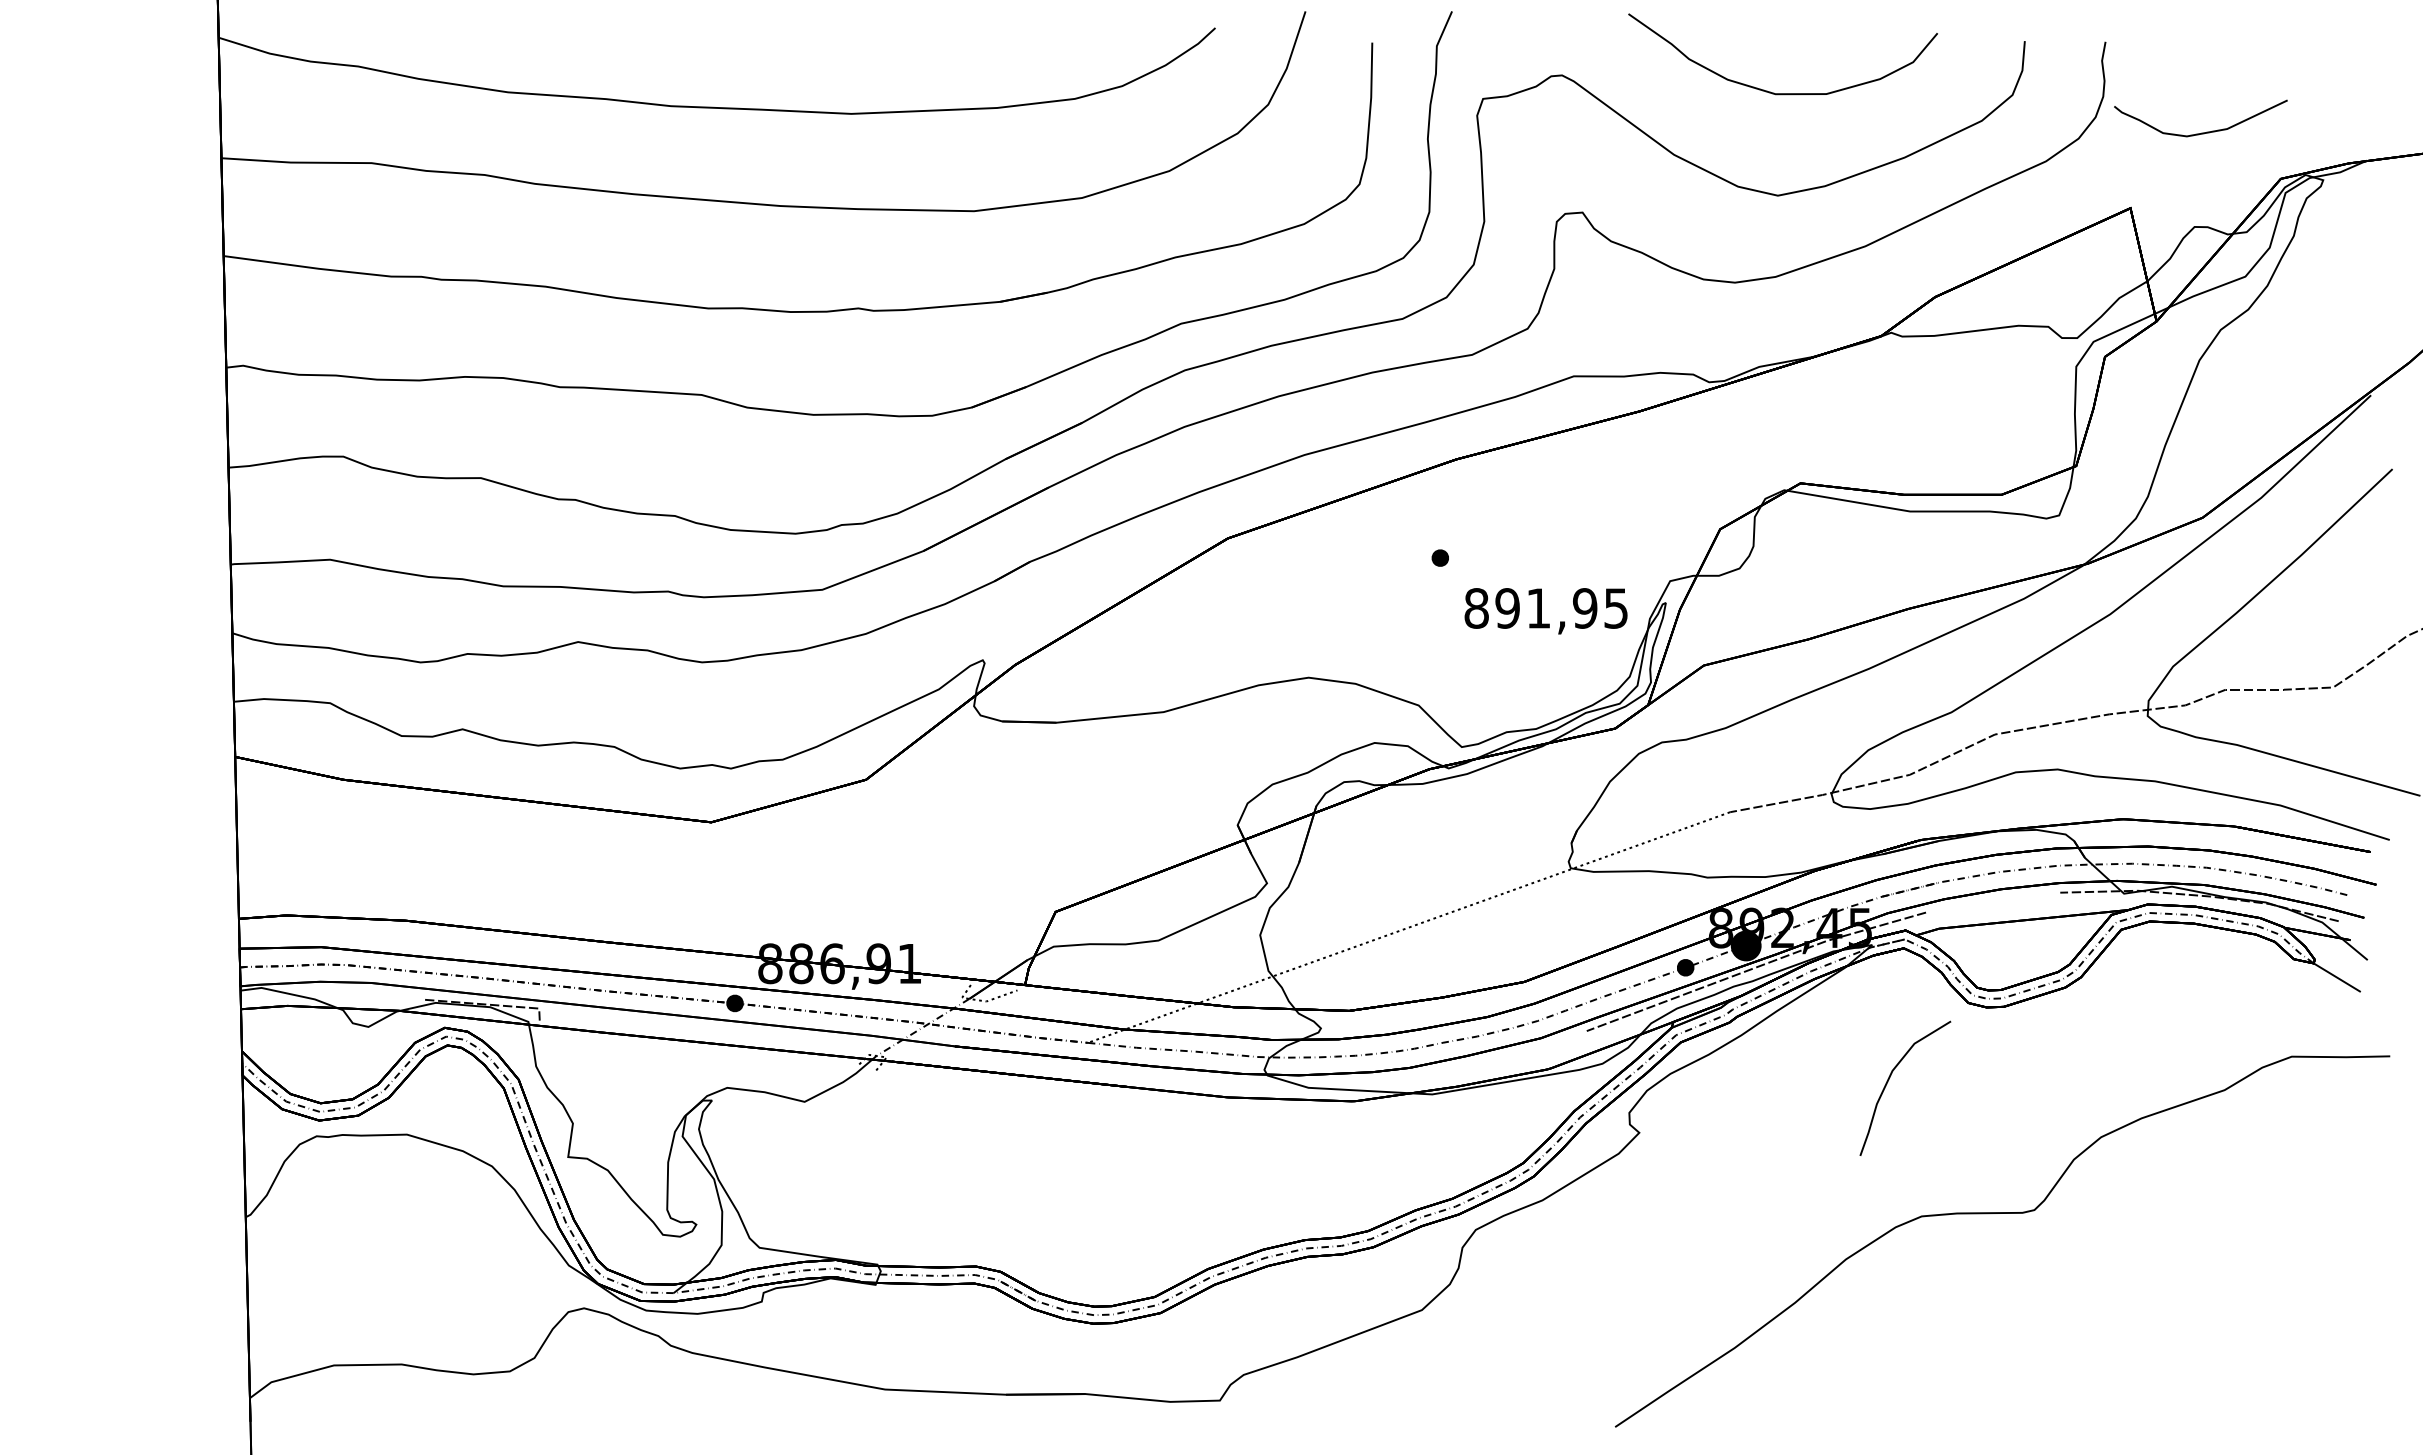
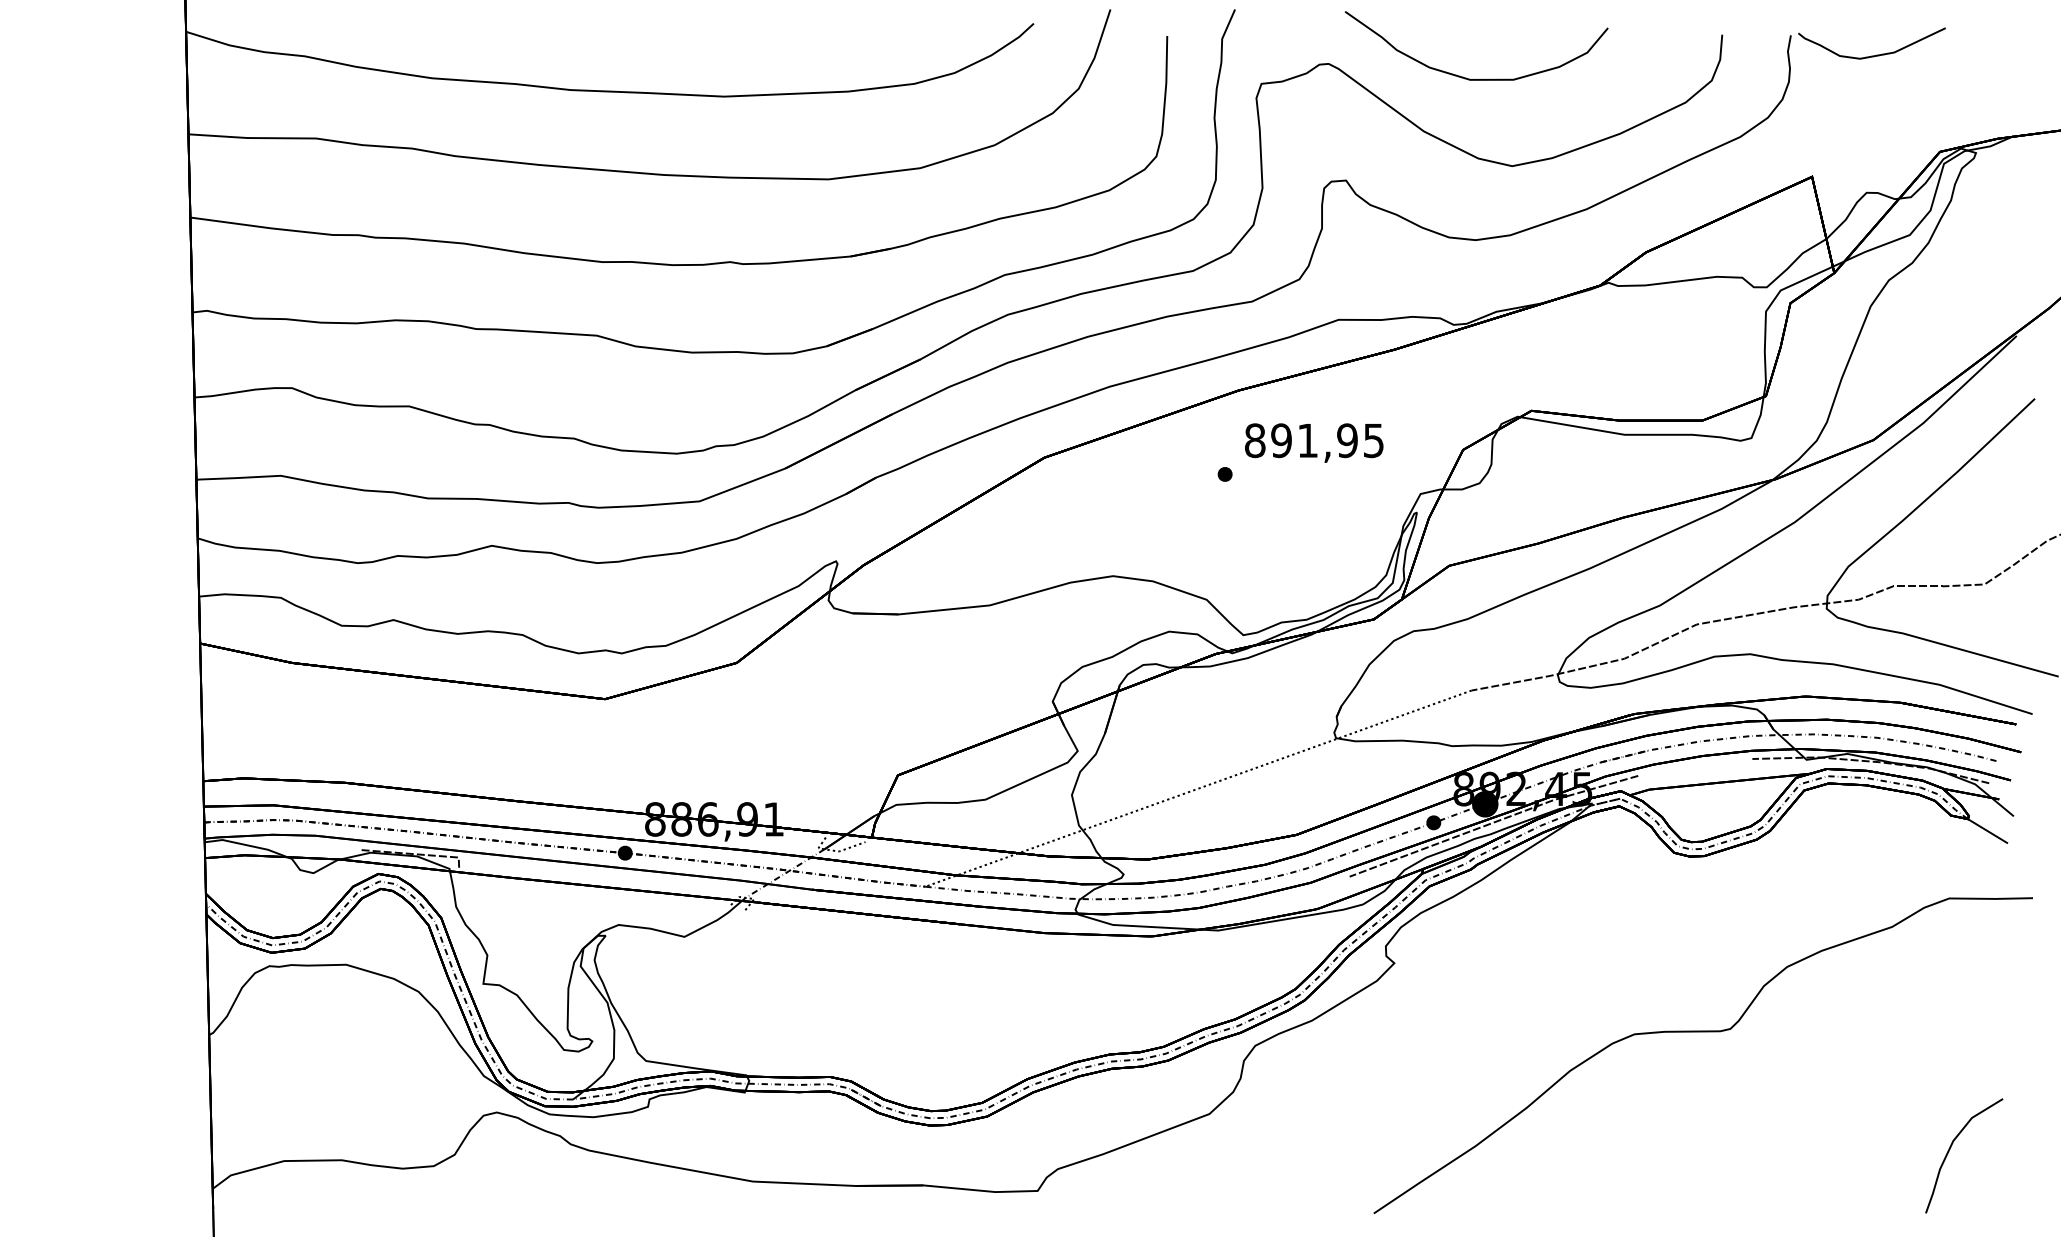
curve: (1770, 91) -> (1465, 77), moved
curve: (2201, 132) -> (1872, 55), moved
text: (1545, 611) -> (1313, 443), moved
curve: (1888, 1082) -> (1949, 1150), moved

